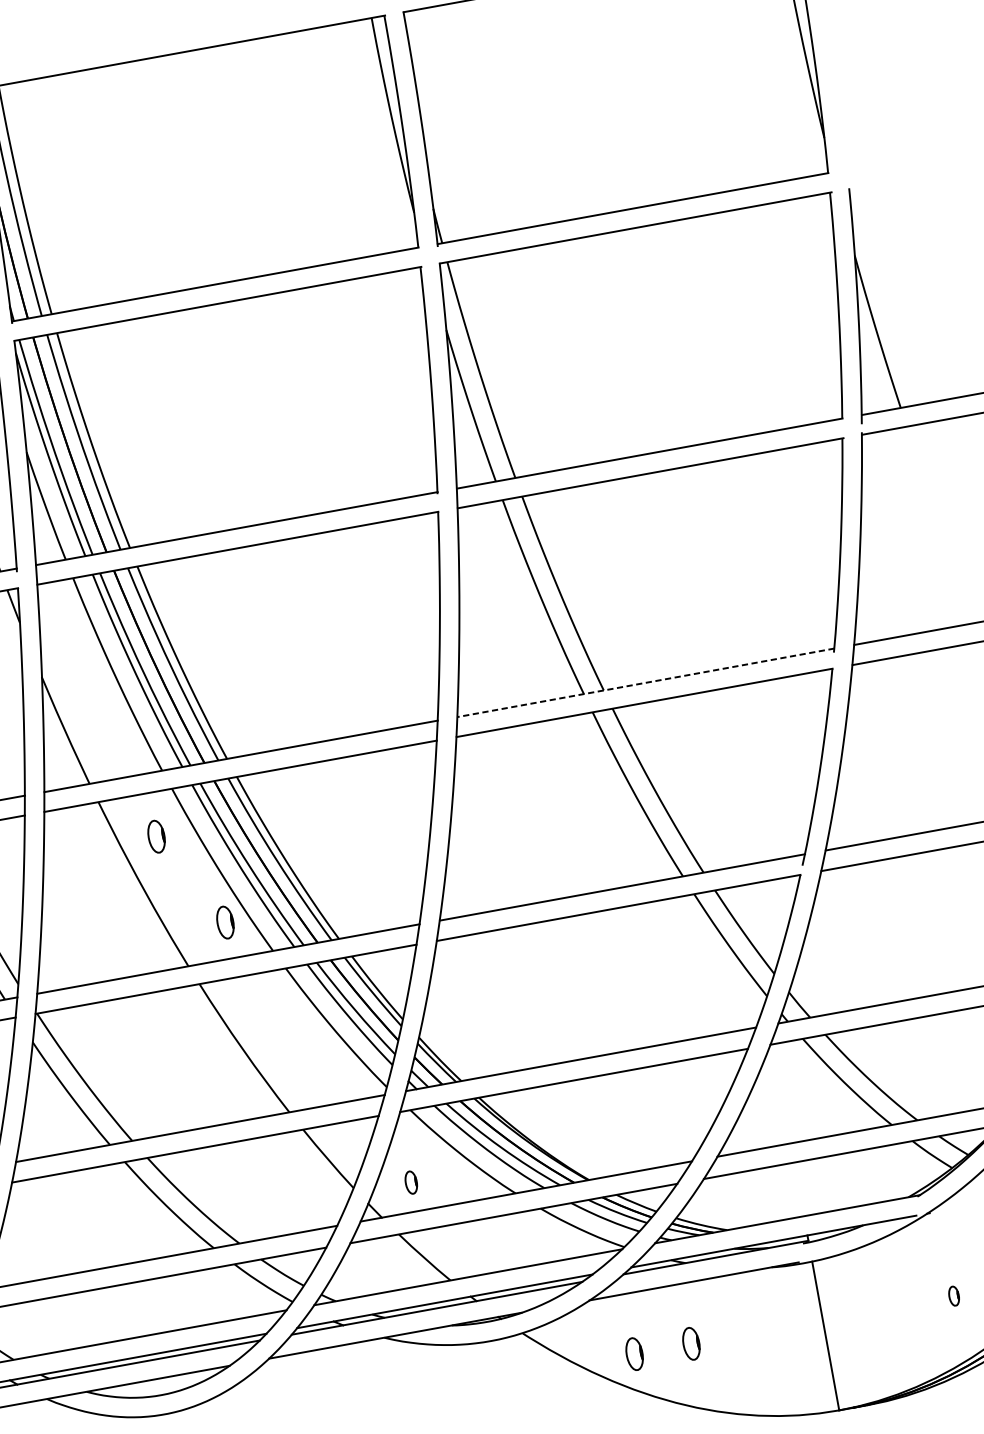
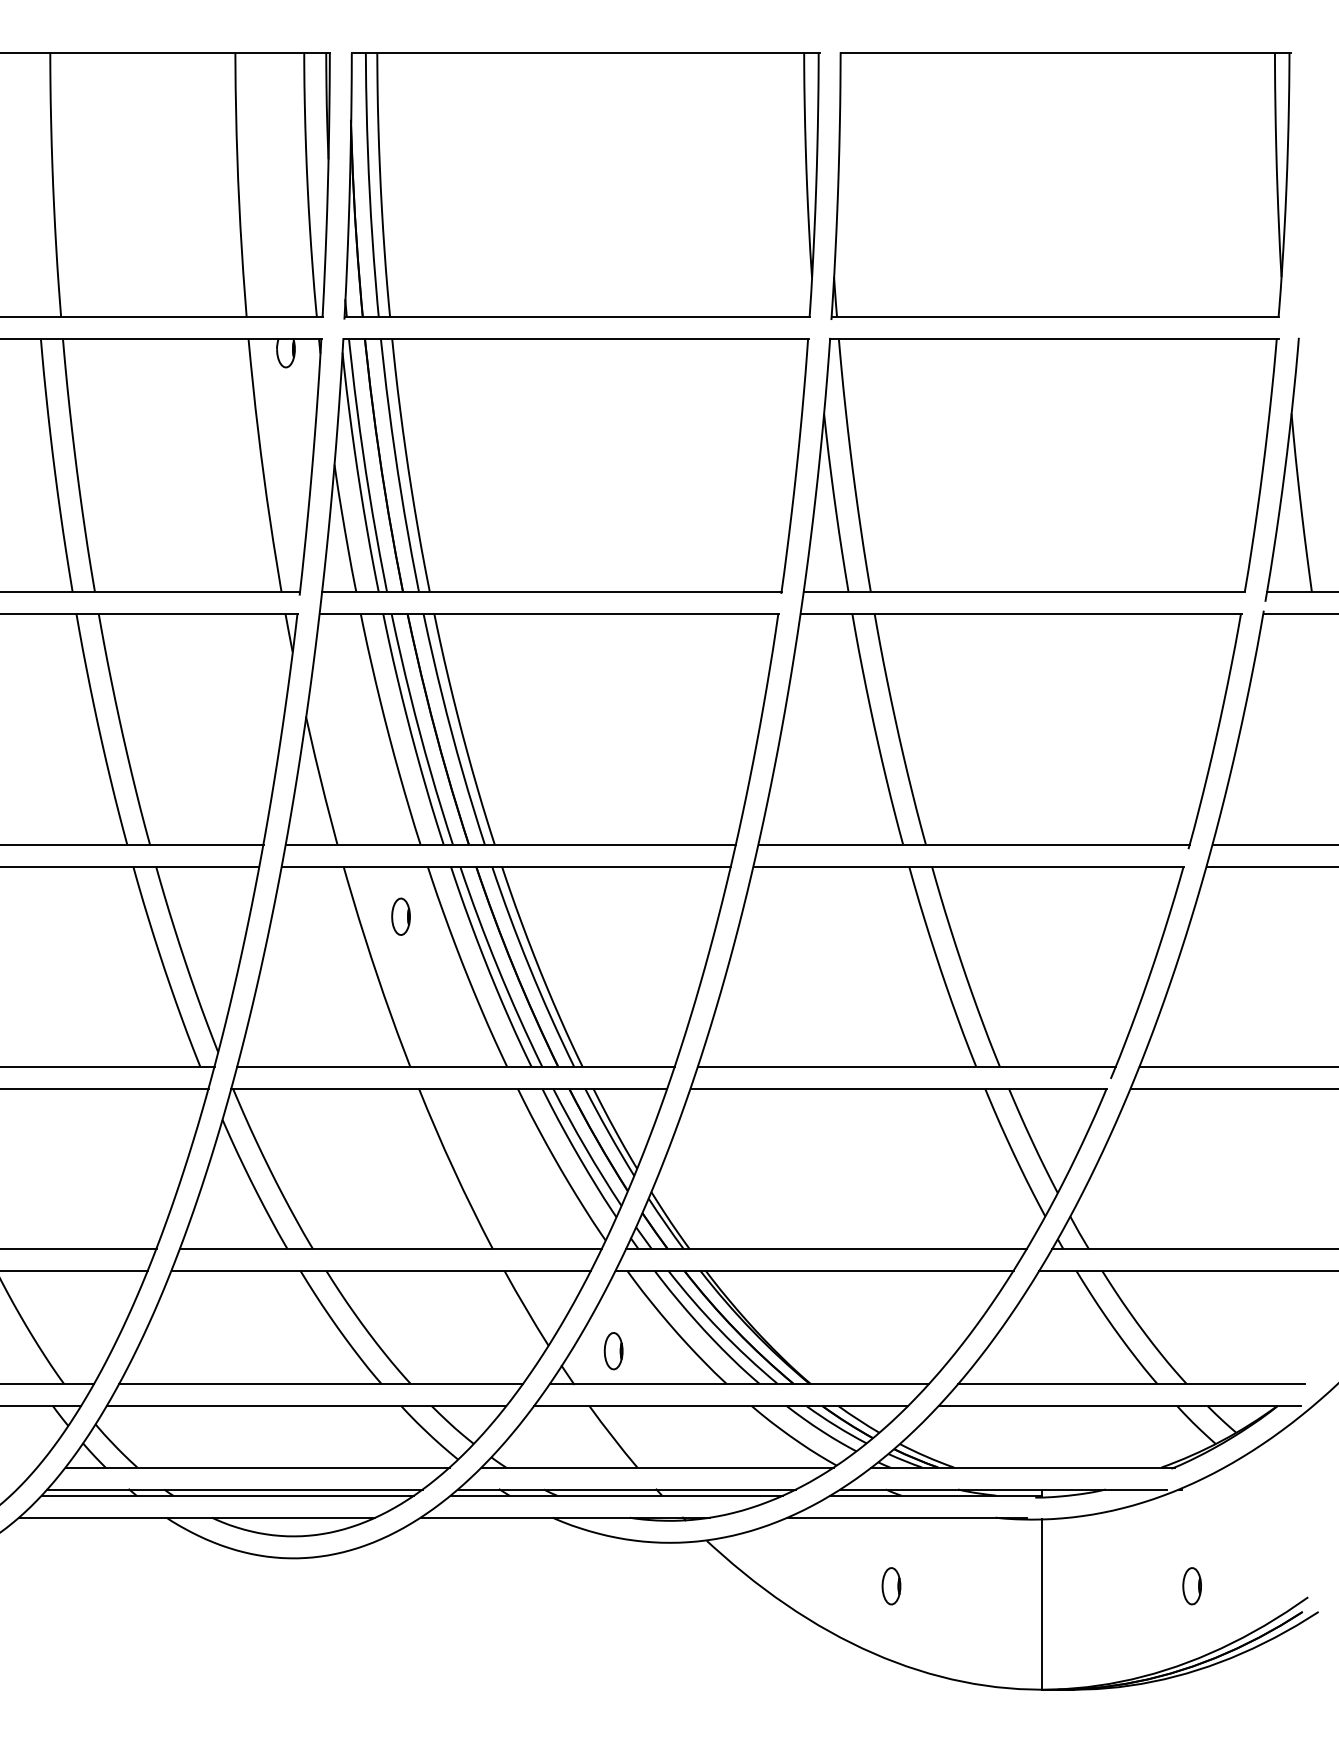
line: (646, 682) -> (974, 844), dashed -> solid
part: (224, 922) -> (459, 1025), removed
part: (411, 1182) -> (613, 1351), size x1.43
part: (953, 1296) -> (1191, 1586), size x1.67
part: (634, 1354) -> (826, 1586), removed

